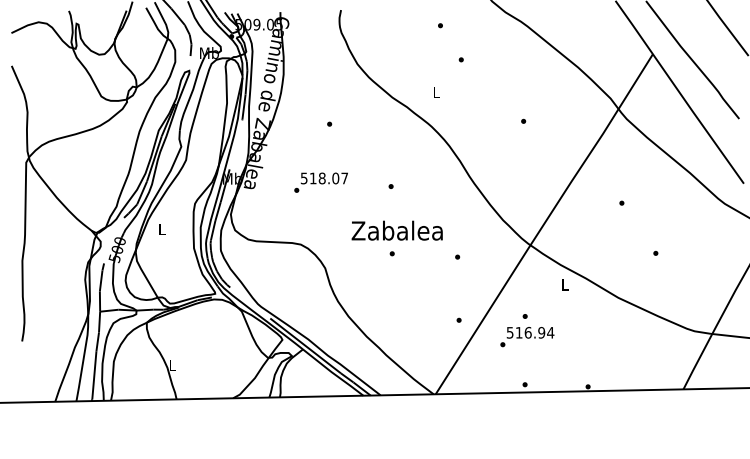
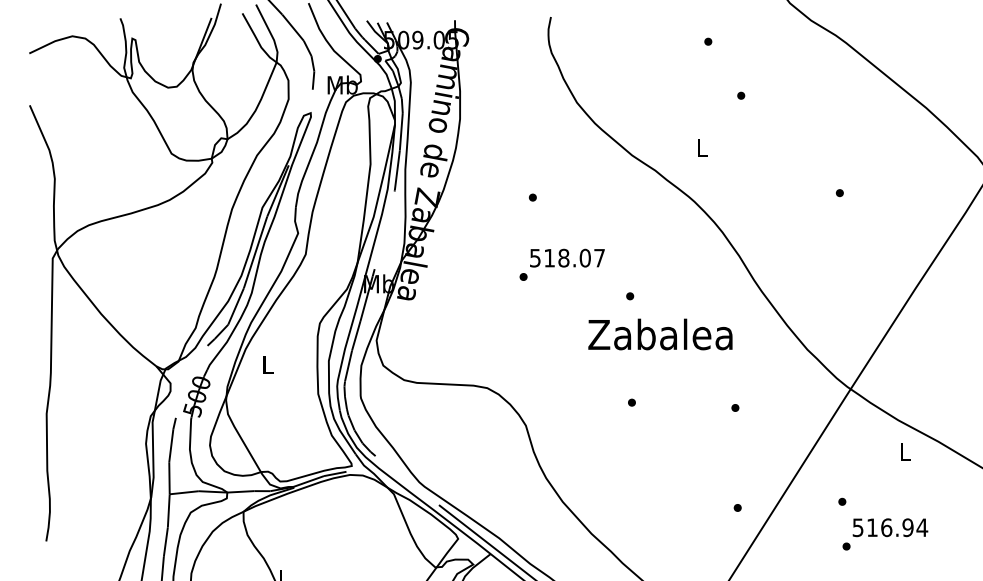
text: (320, 182) -> (561, 264), moved
text: (396, 230) -> (659, 334), moved
text: (527, 337) -> (885, 535), moved

